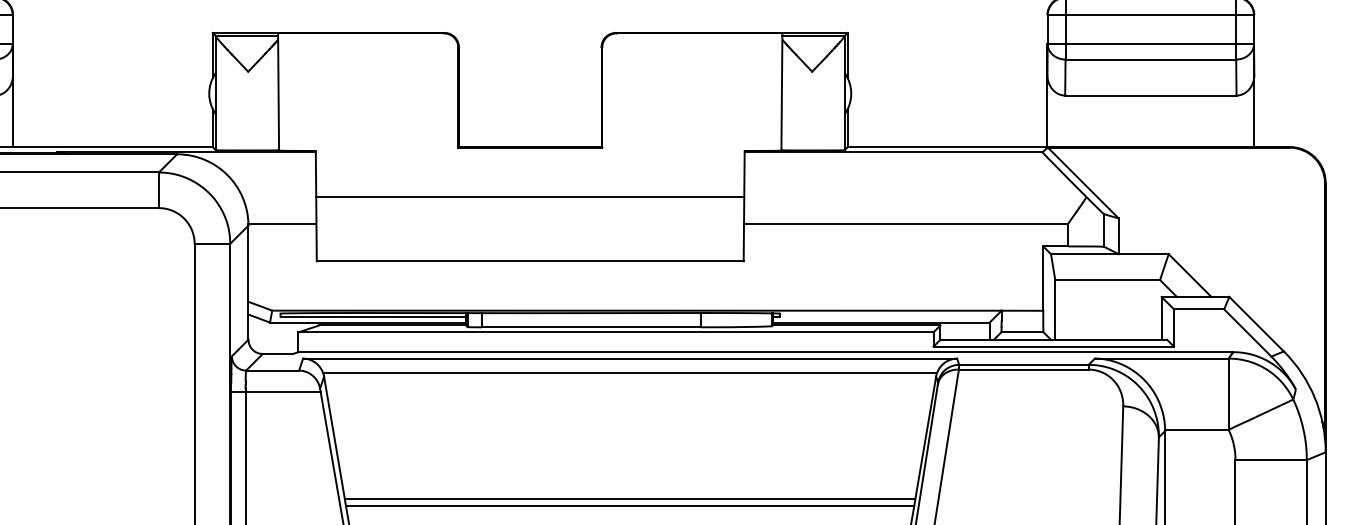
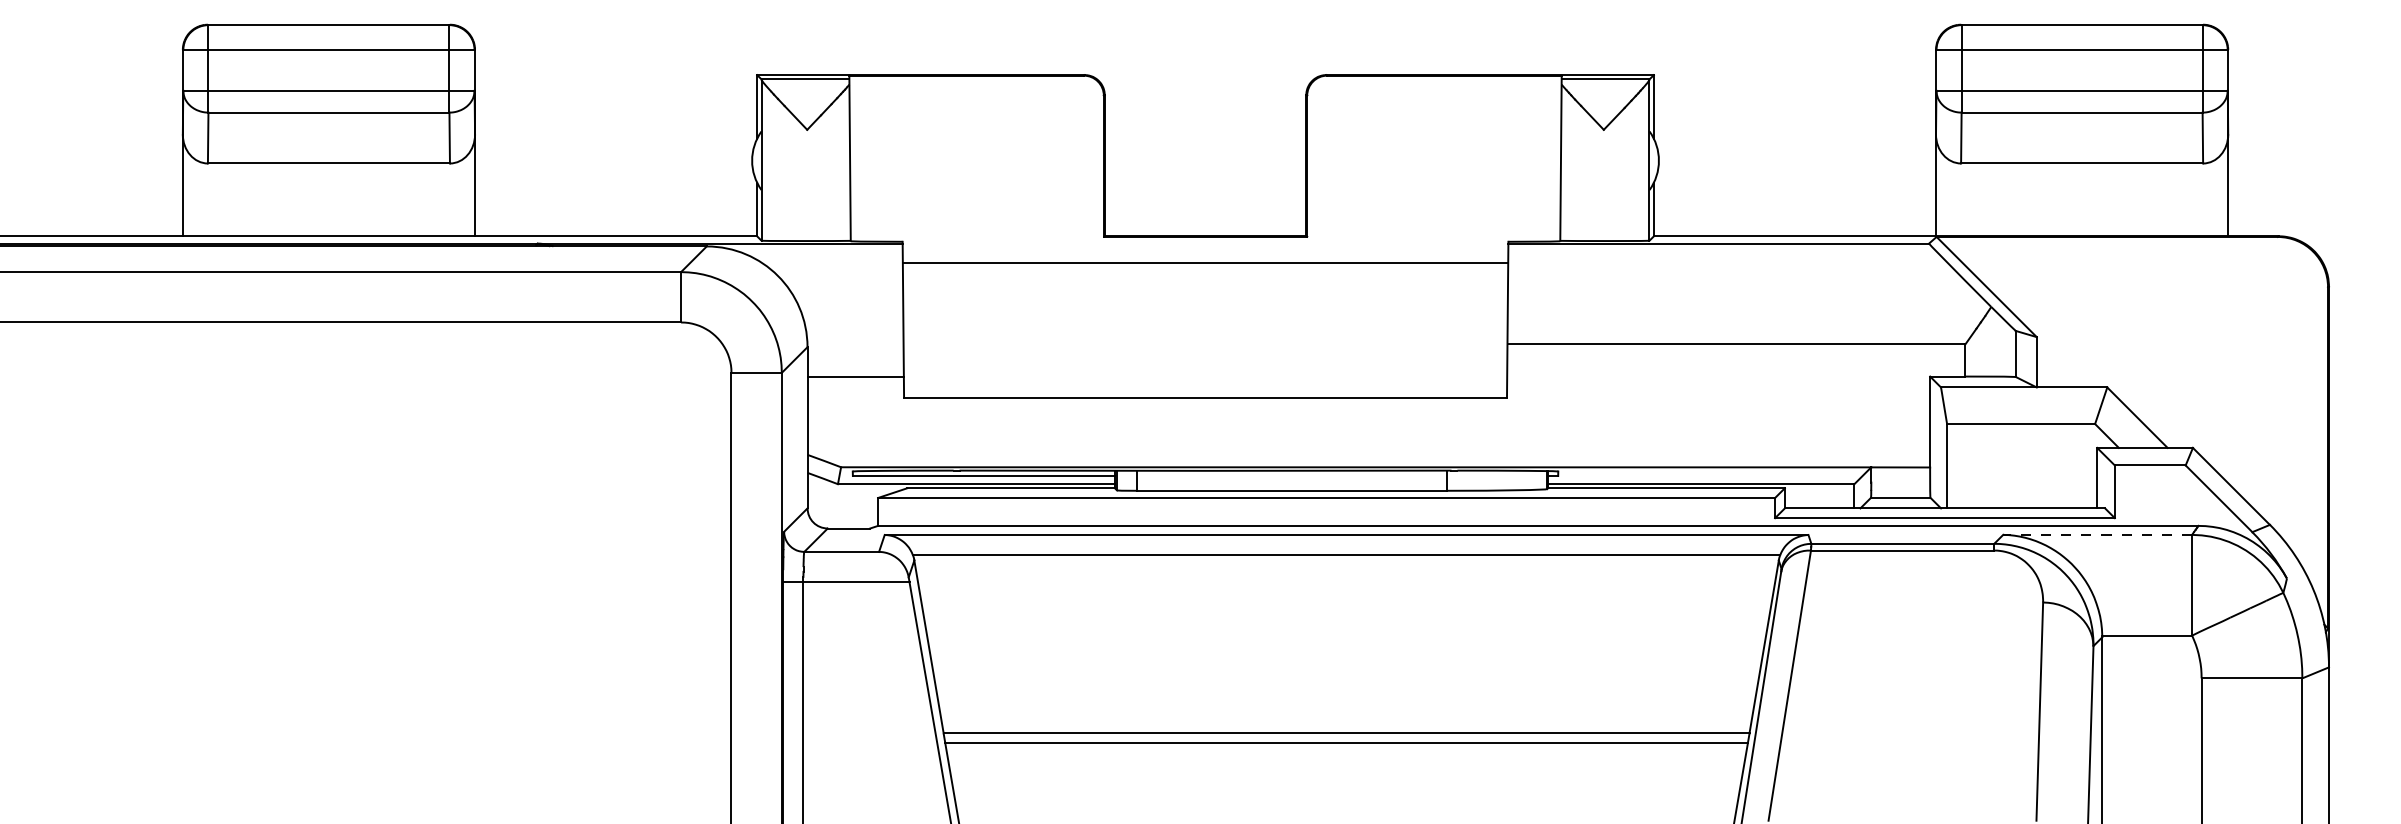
line: (530, 196) -> (1205, 262), moved
line: (282, 223) -> (855, 377), moved
line: (1161, 358) -> (2097, 534), solid -> dashed

